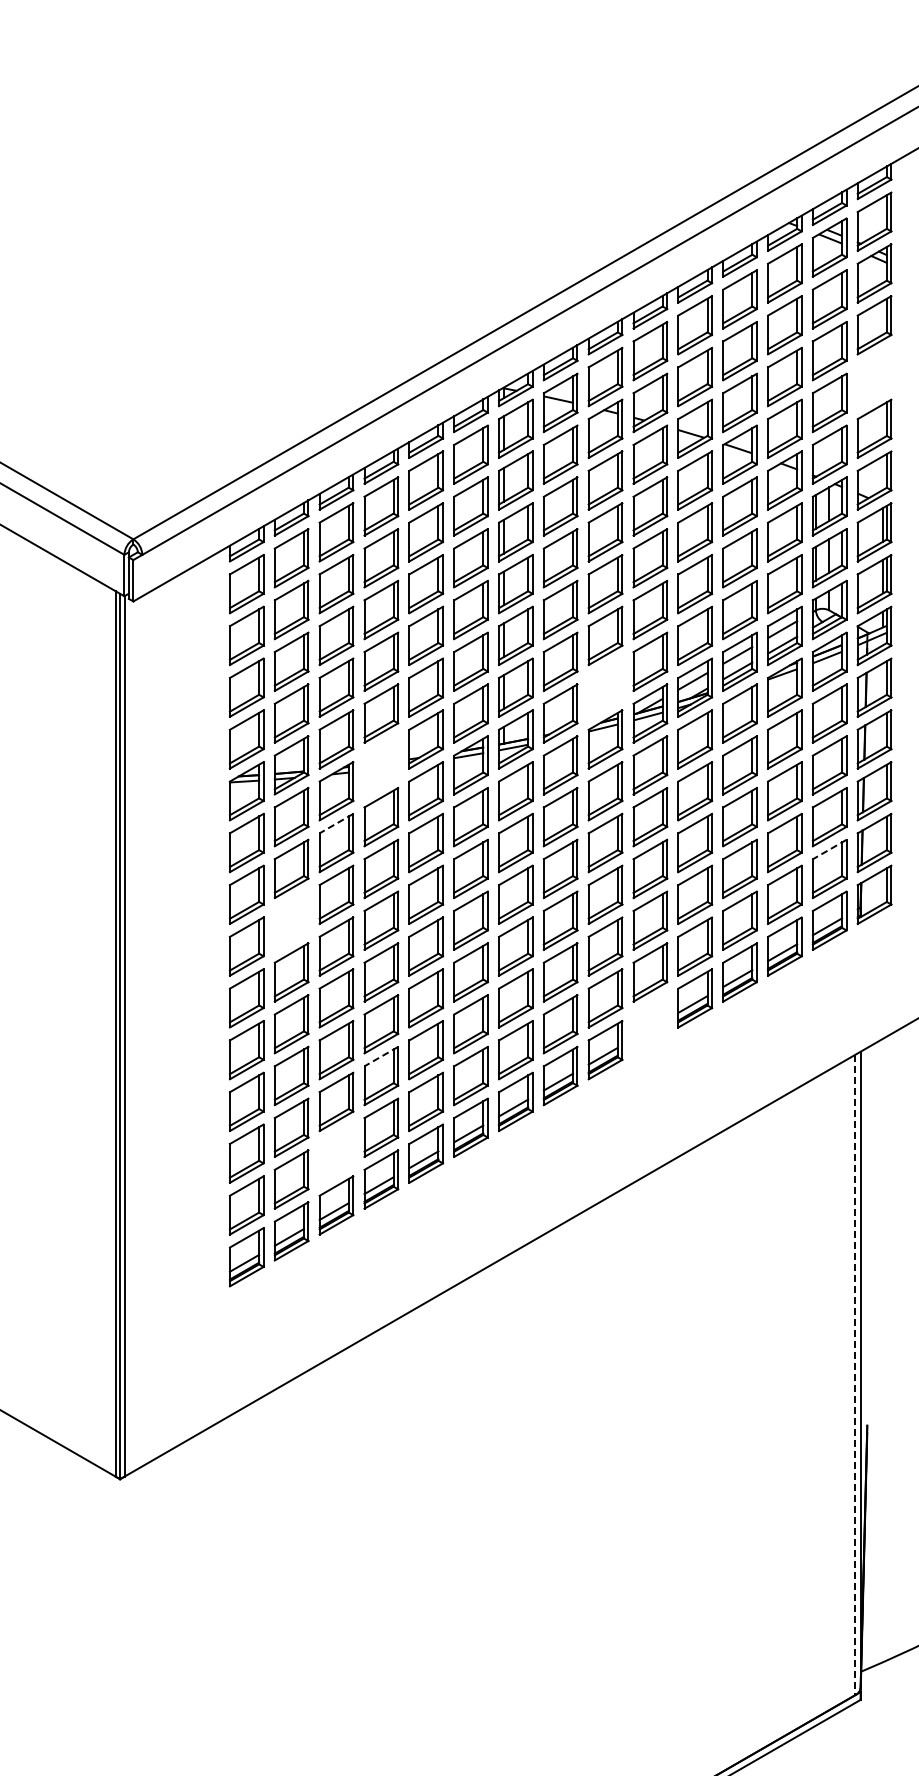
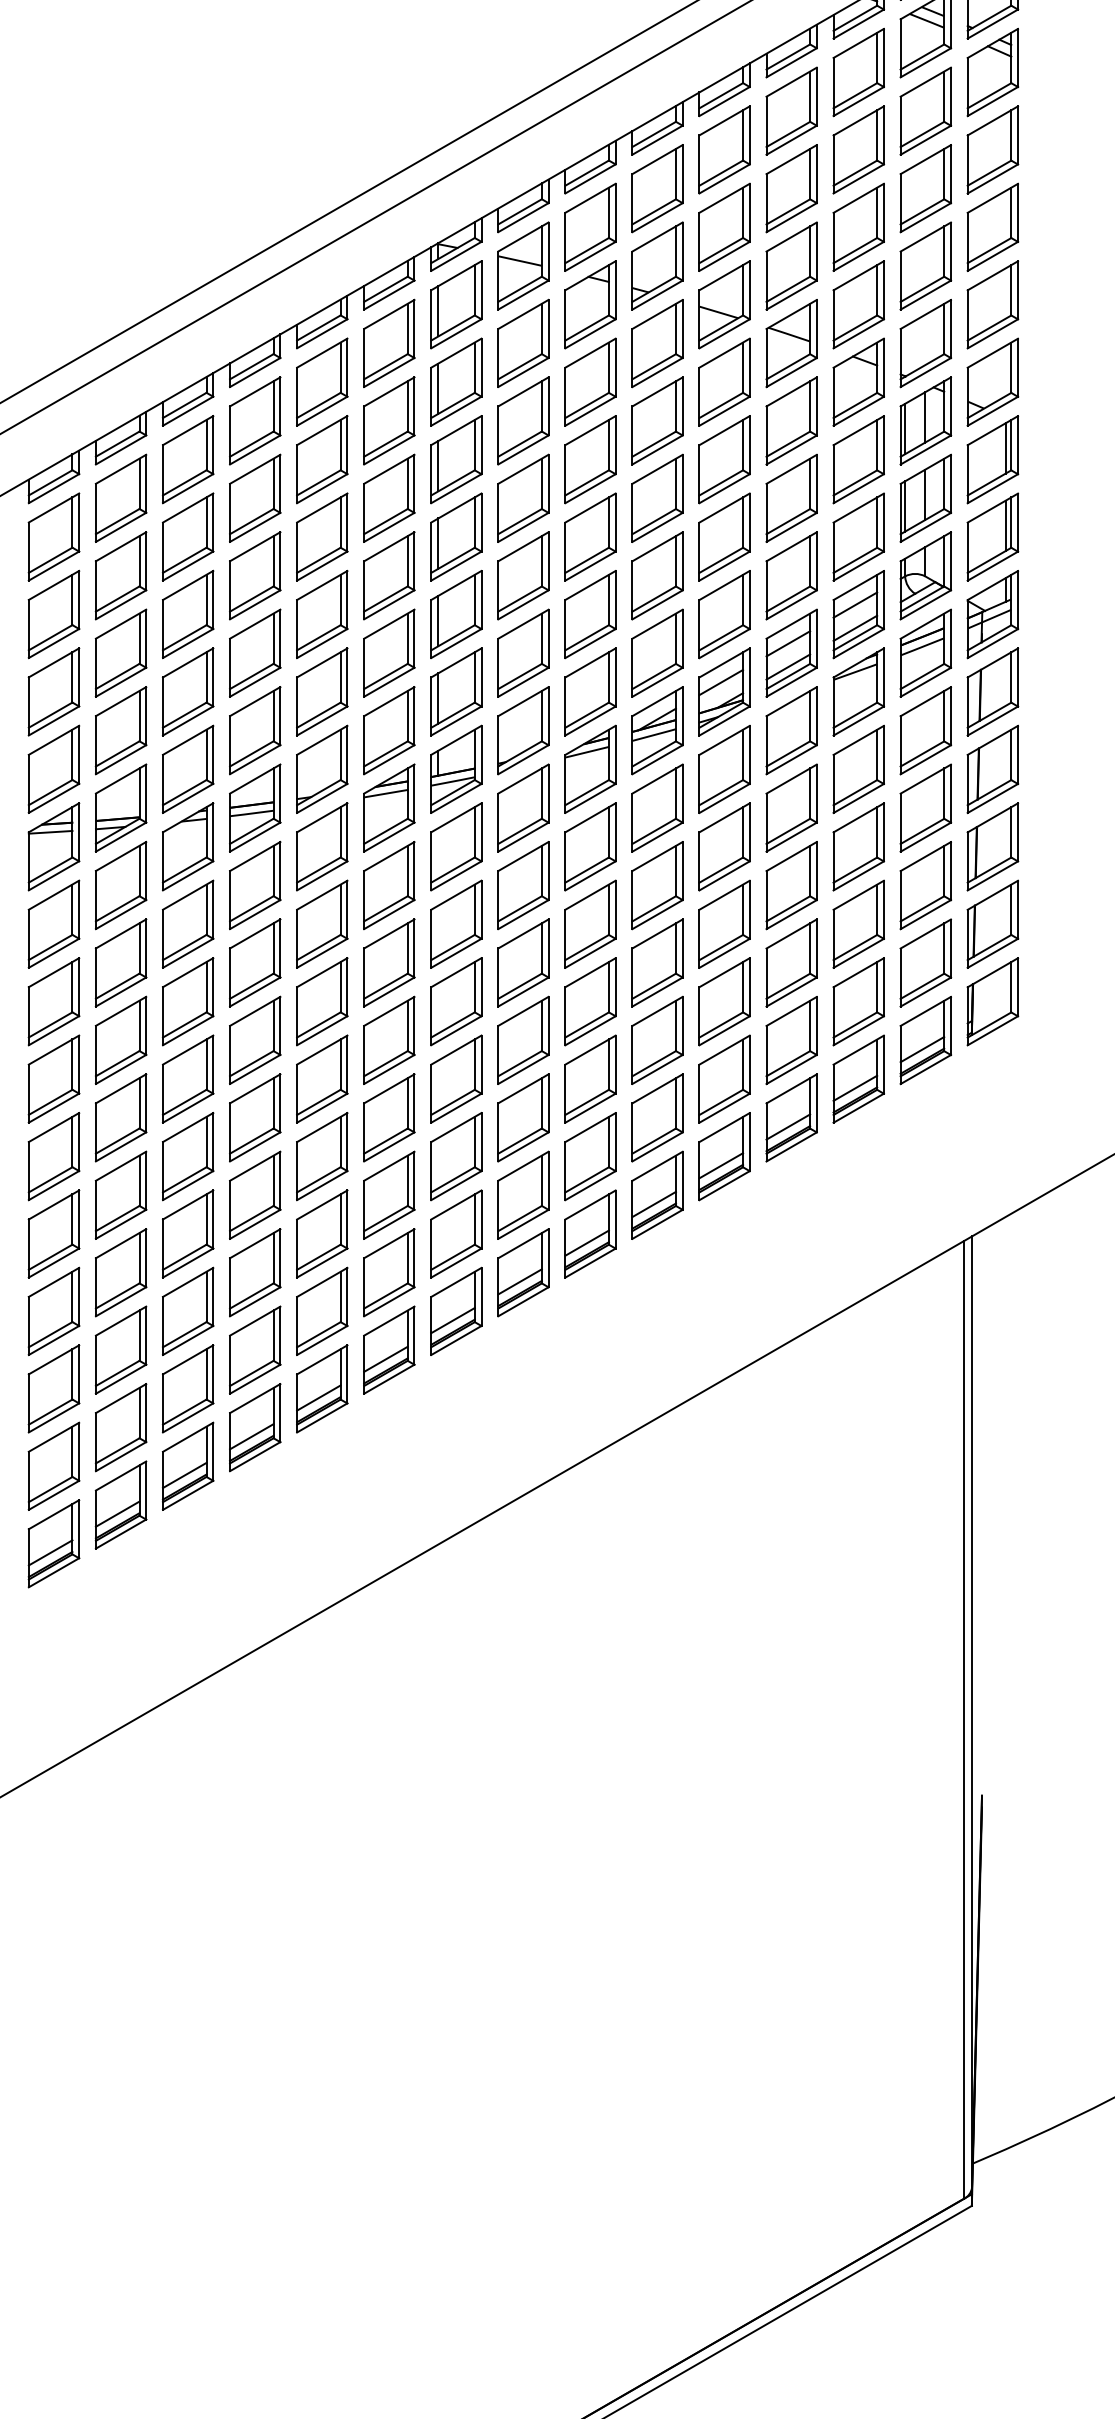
part: (874, 376) -> (992, 226), added
part: (605, 687) -> (590, 691), added
part: (381, 765) -> (255, 808), added
line: (336, 823) -> (188, 895), dashed -> solid
line: (829, 849) -> (925, 933), dashed -> solid
part: (291, 920) -> (120, 1040), added
part: (650, 1024) -> (657, 1195), added
line: (380, 1056) -> (253, 1243), dashed -> solid
part: (336, 1153) -> (188, 1388), added
line: (855, 1375) -> (964, 1720), dashed -> solid

